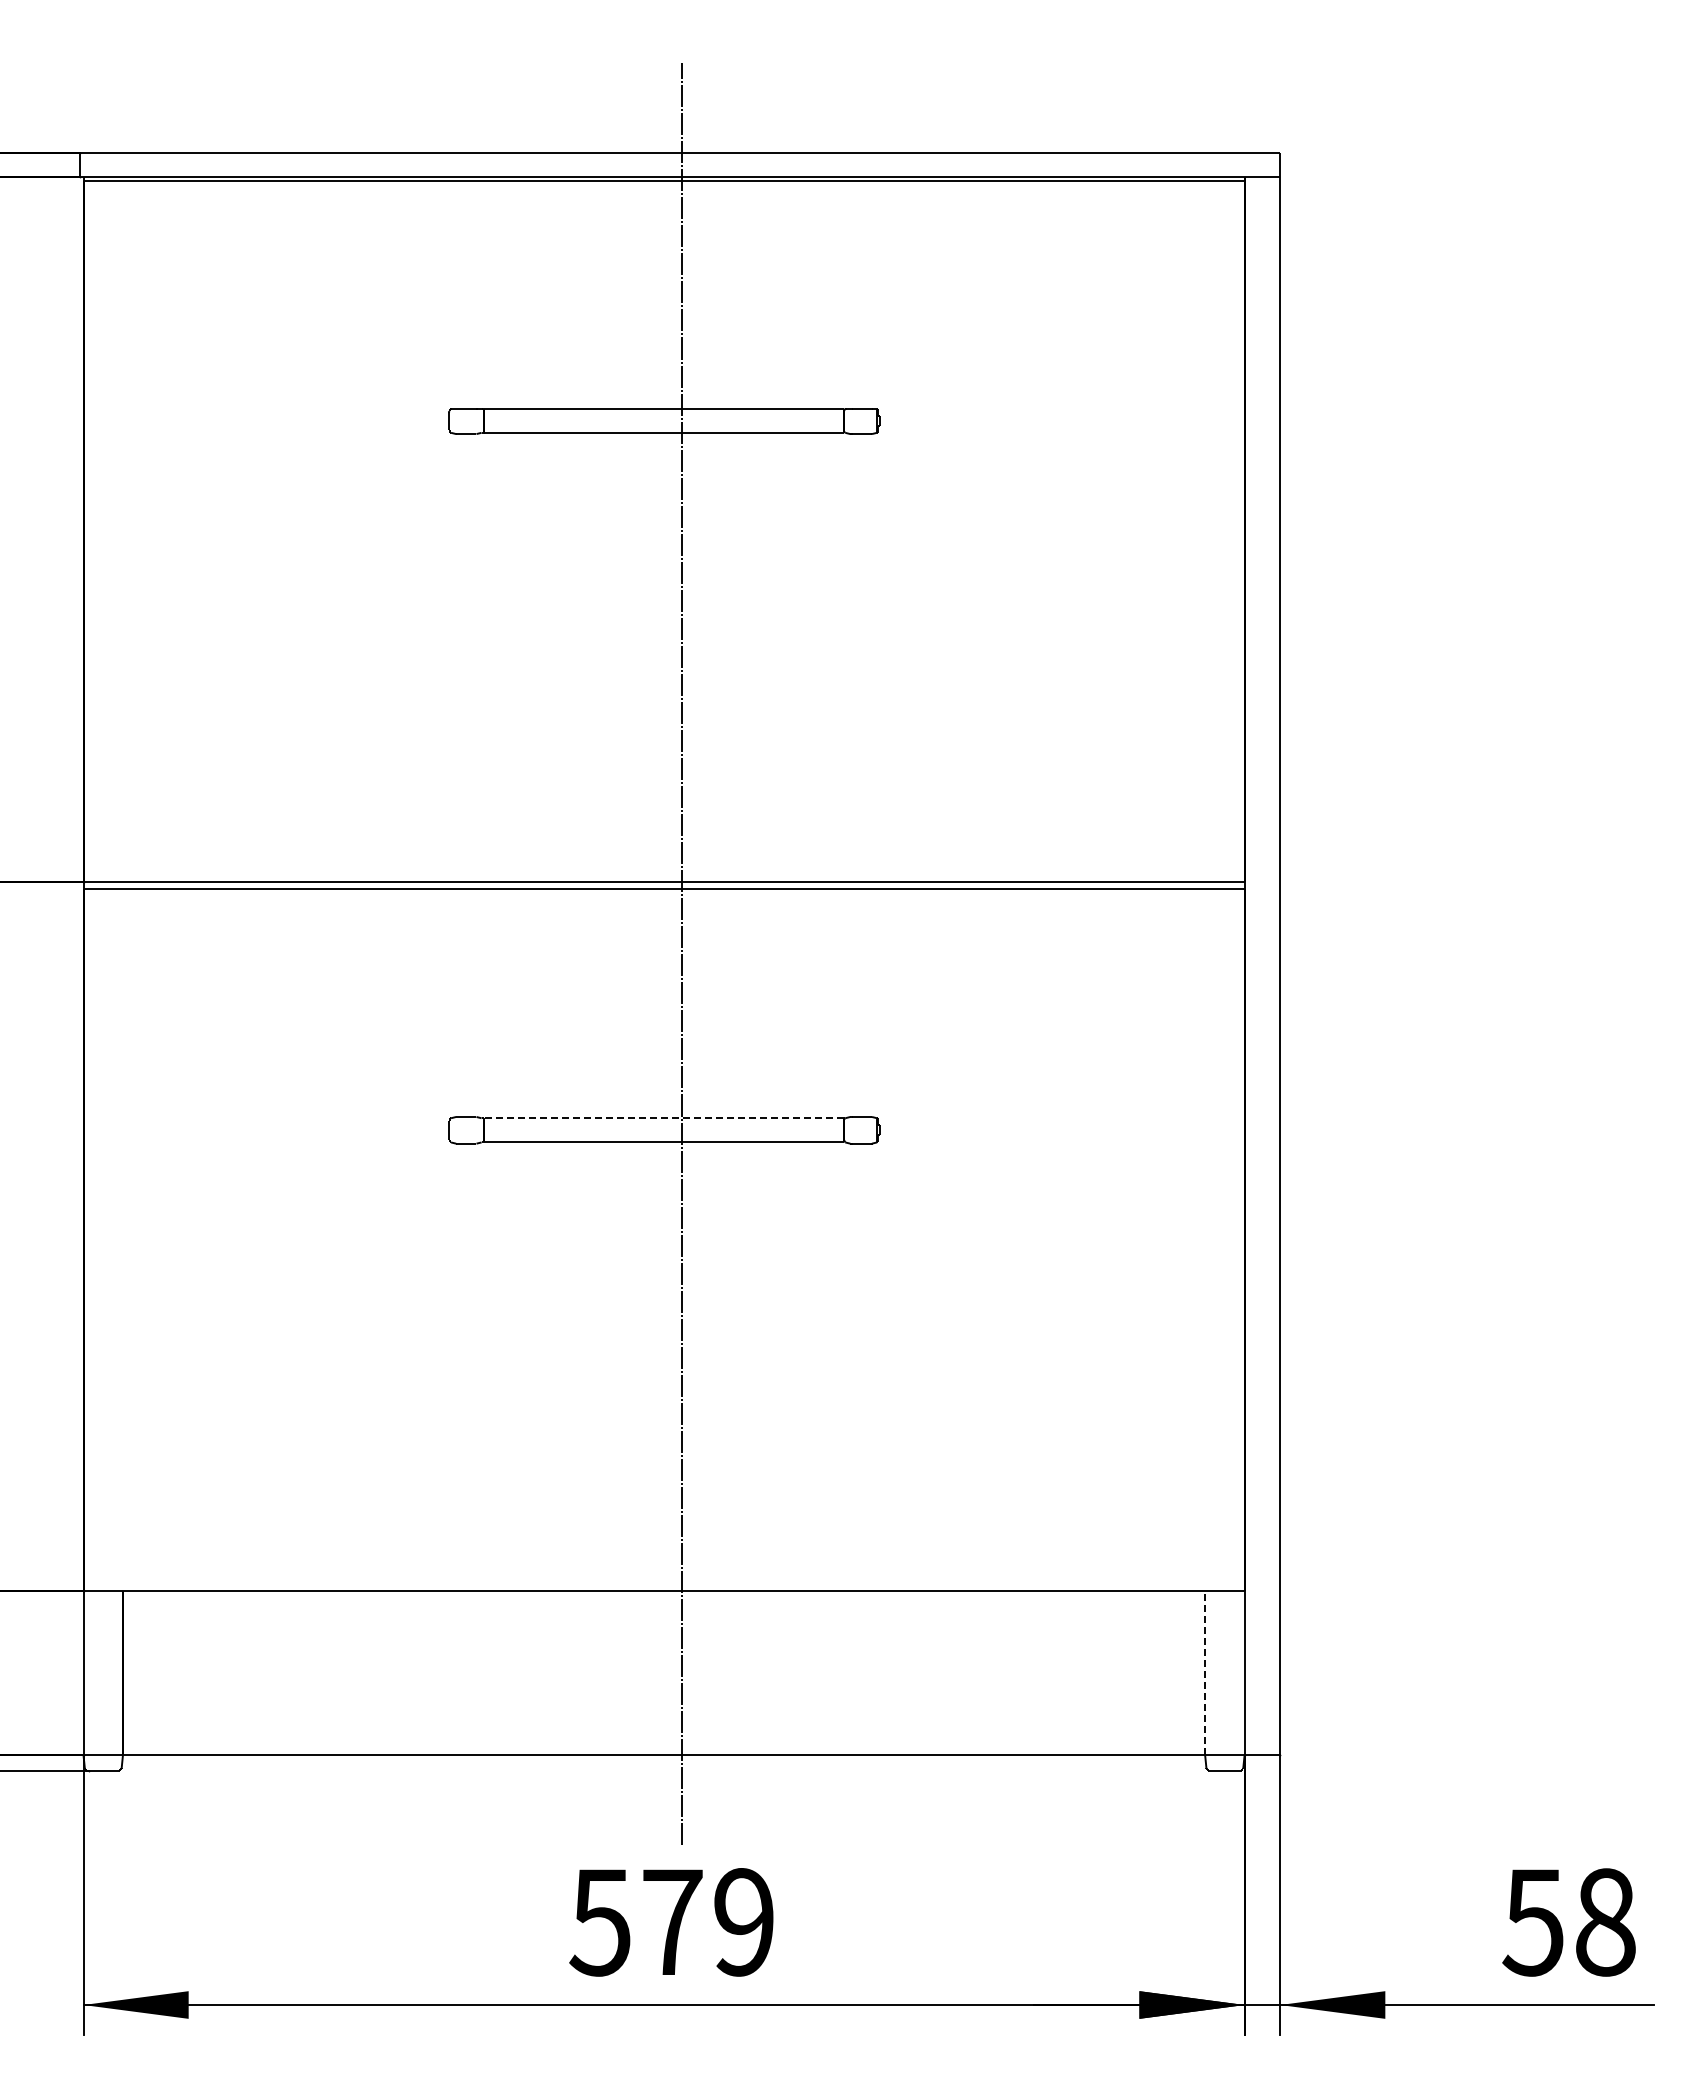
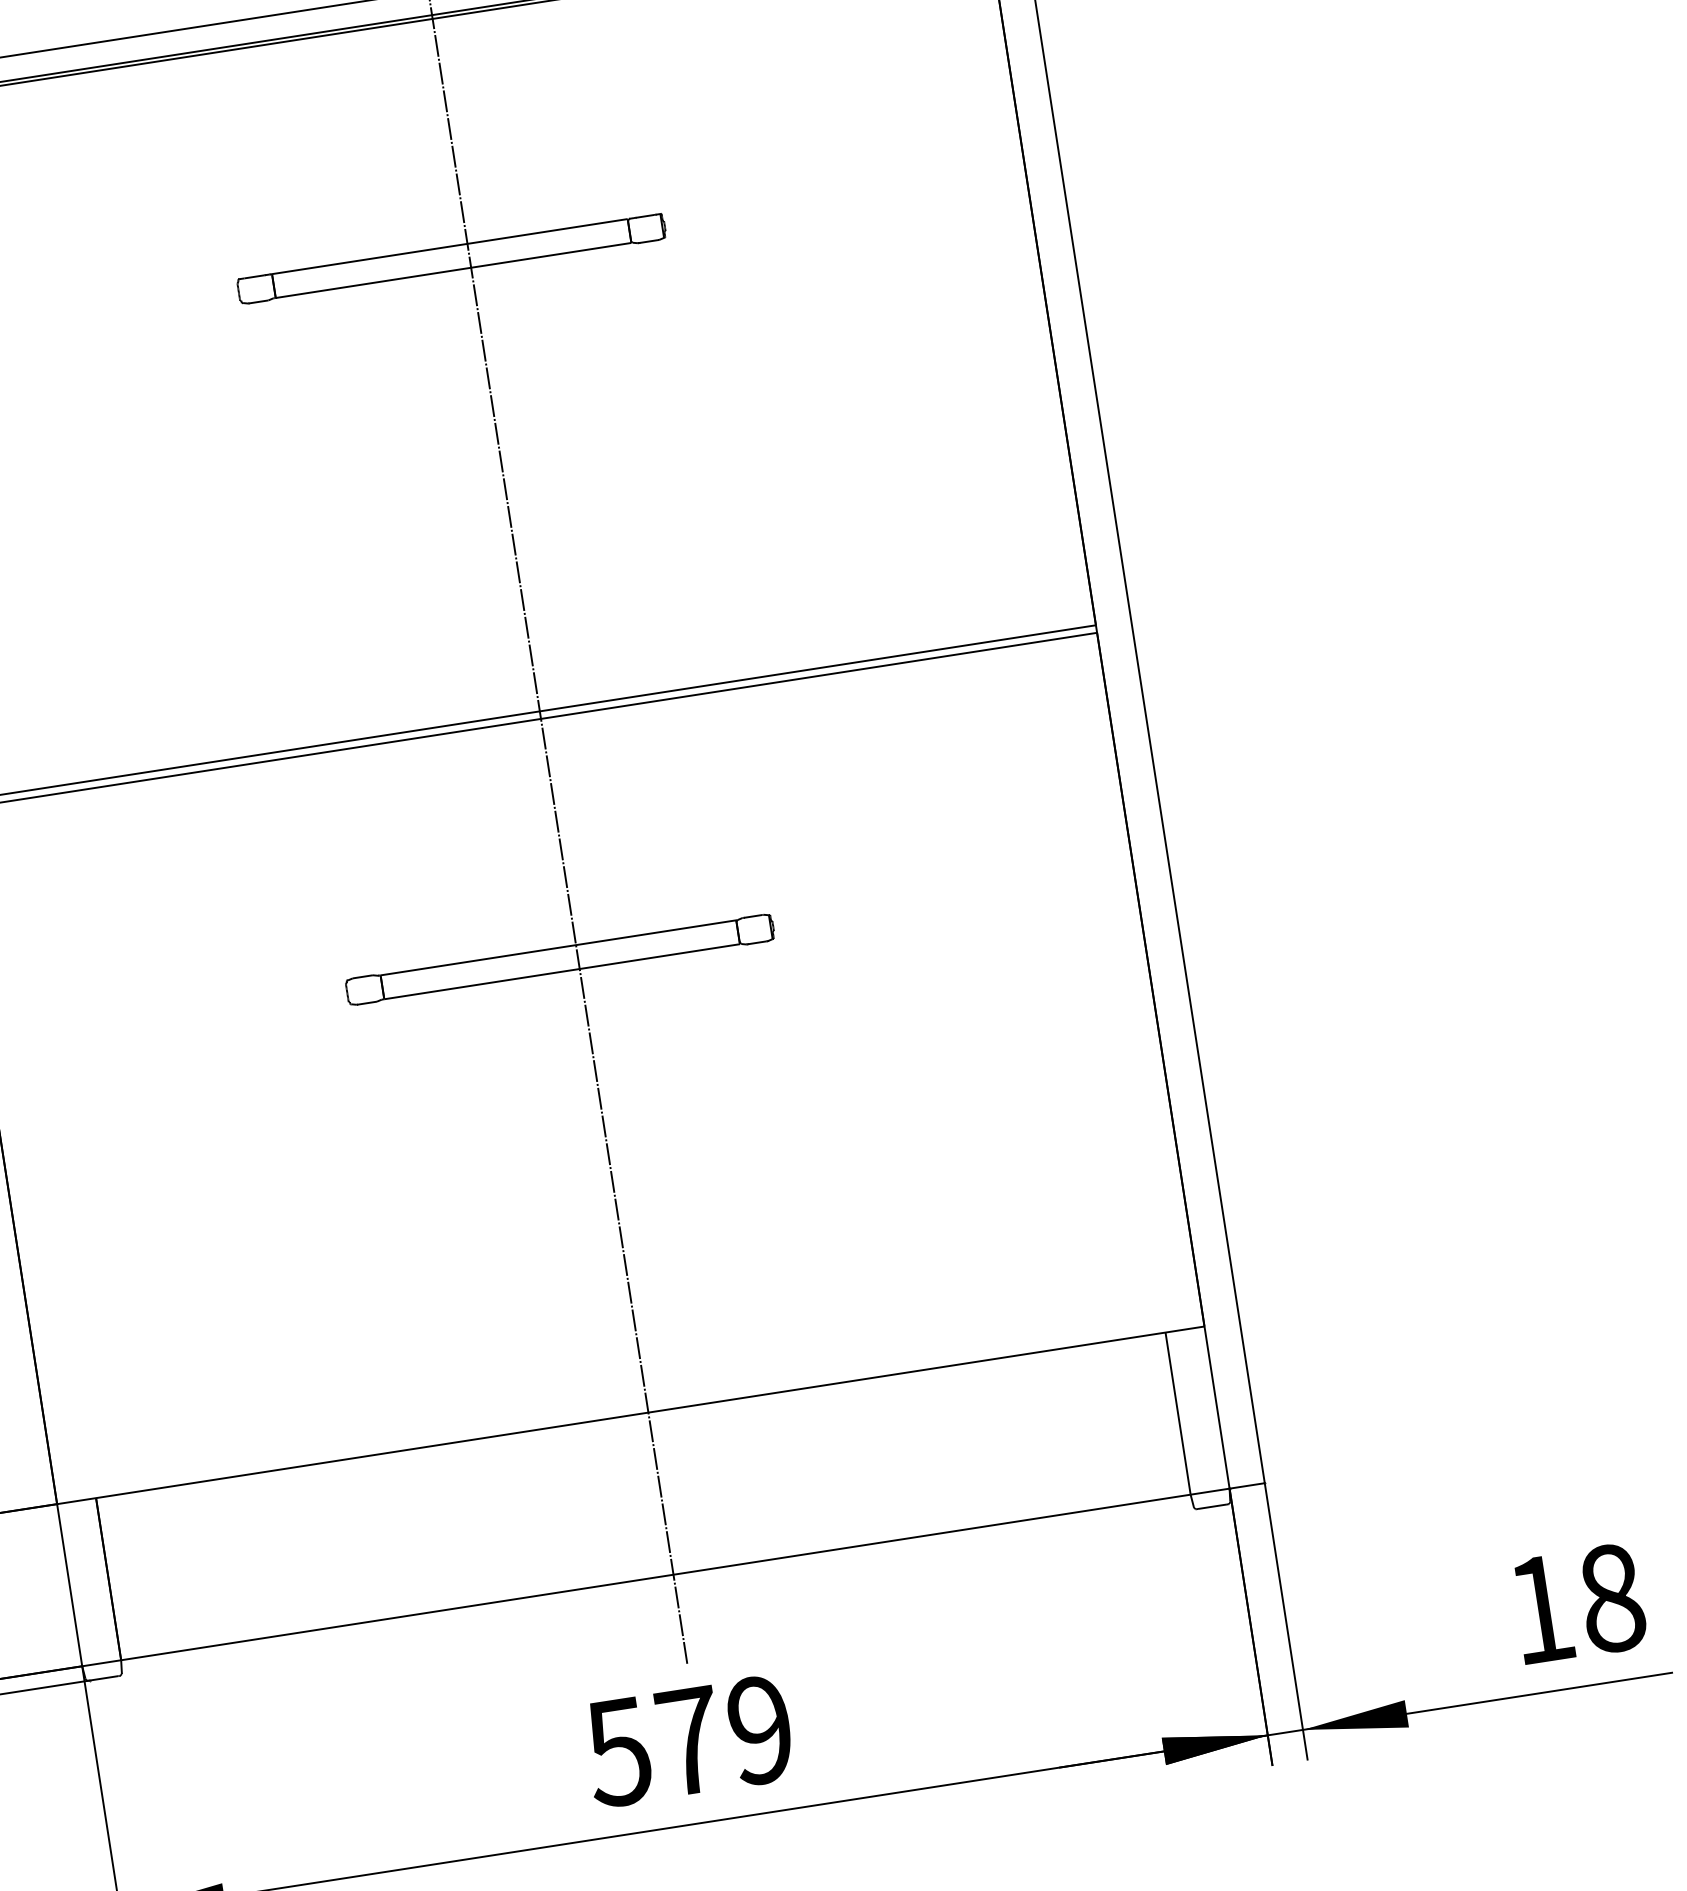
line: (664, 1118) -> (558, 948), dashed -> solid
line: (1205, 1672) -> (1178, 1412), dashed -> solid
text: (1532, 1922) -> (1539, 1609), 58 -> 18

